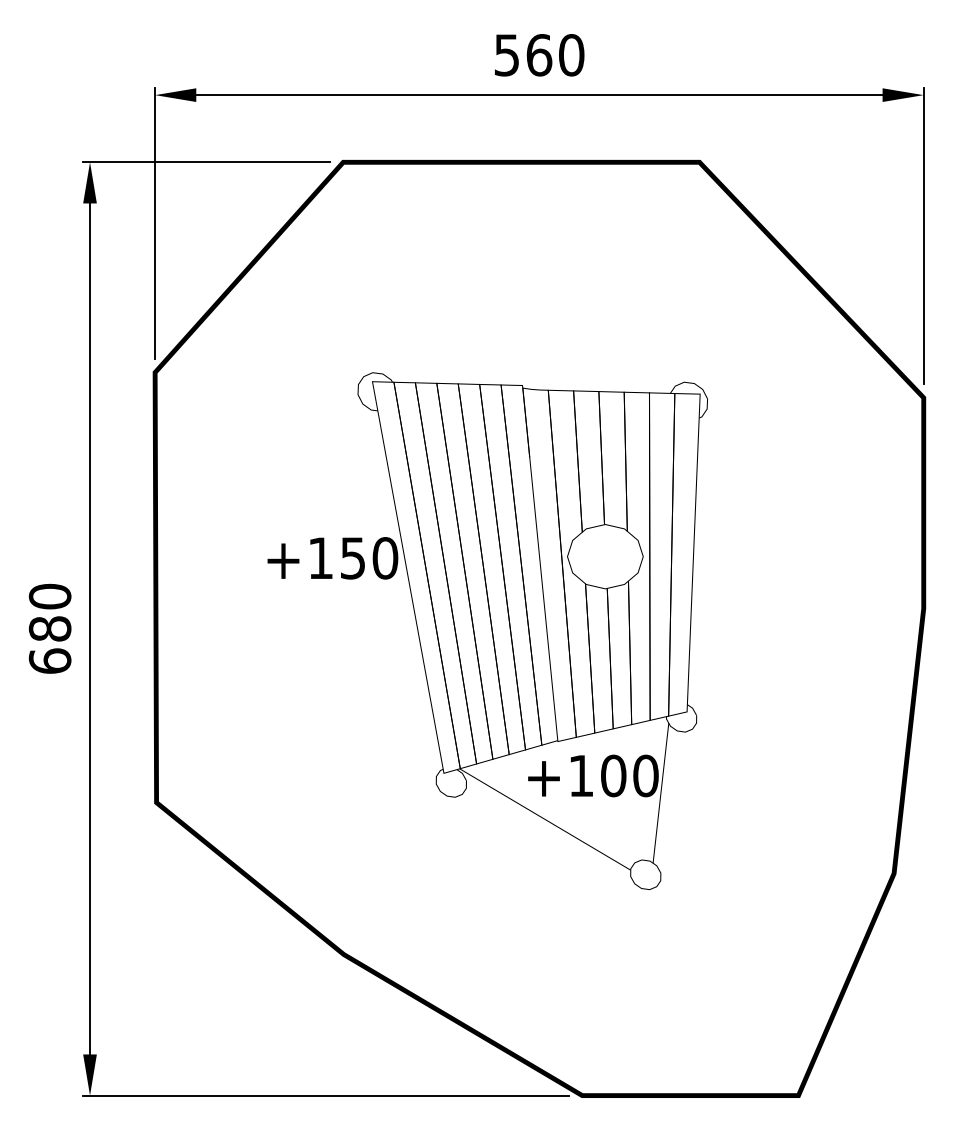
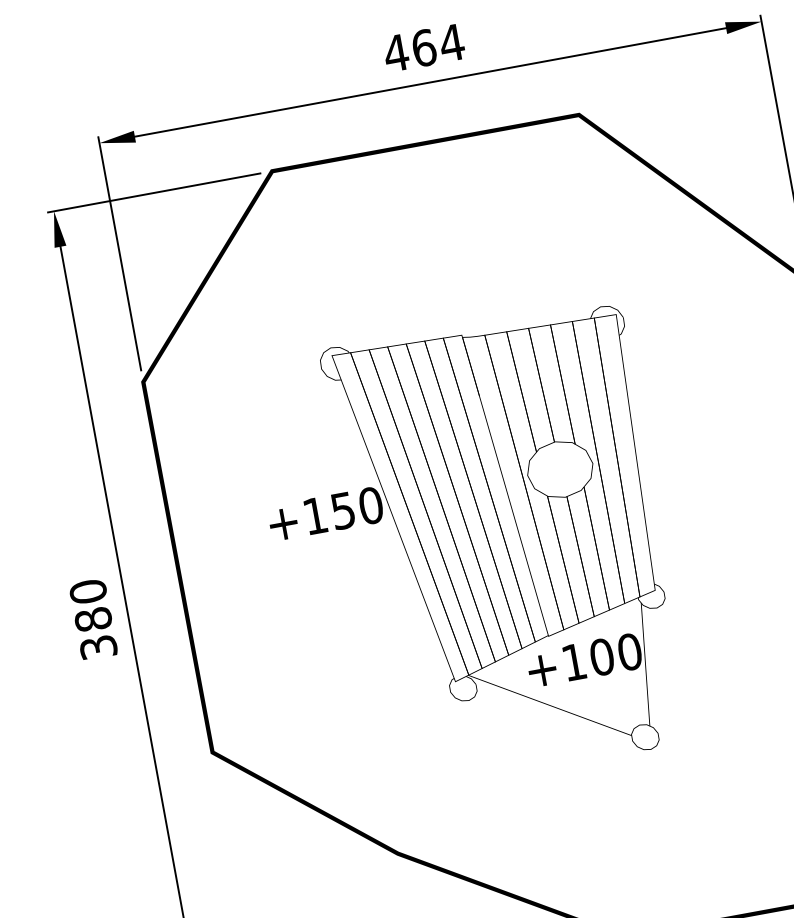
text: (538, 55) -> (423, 48), 560 -> 464
text: (49, 660) -> (97, 646), 680 -> 380

